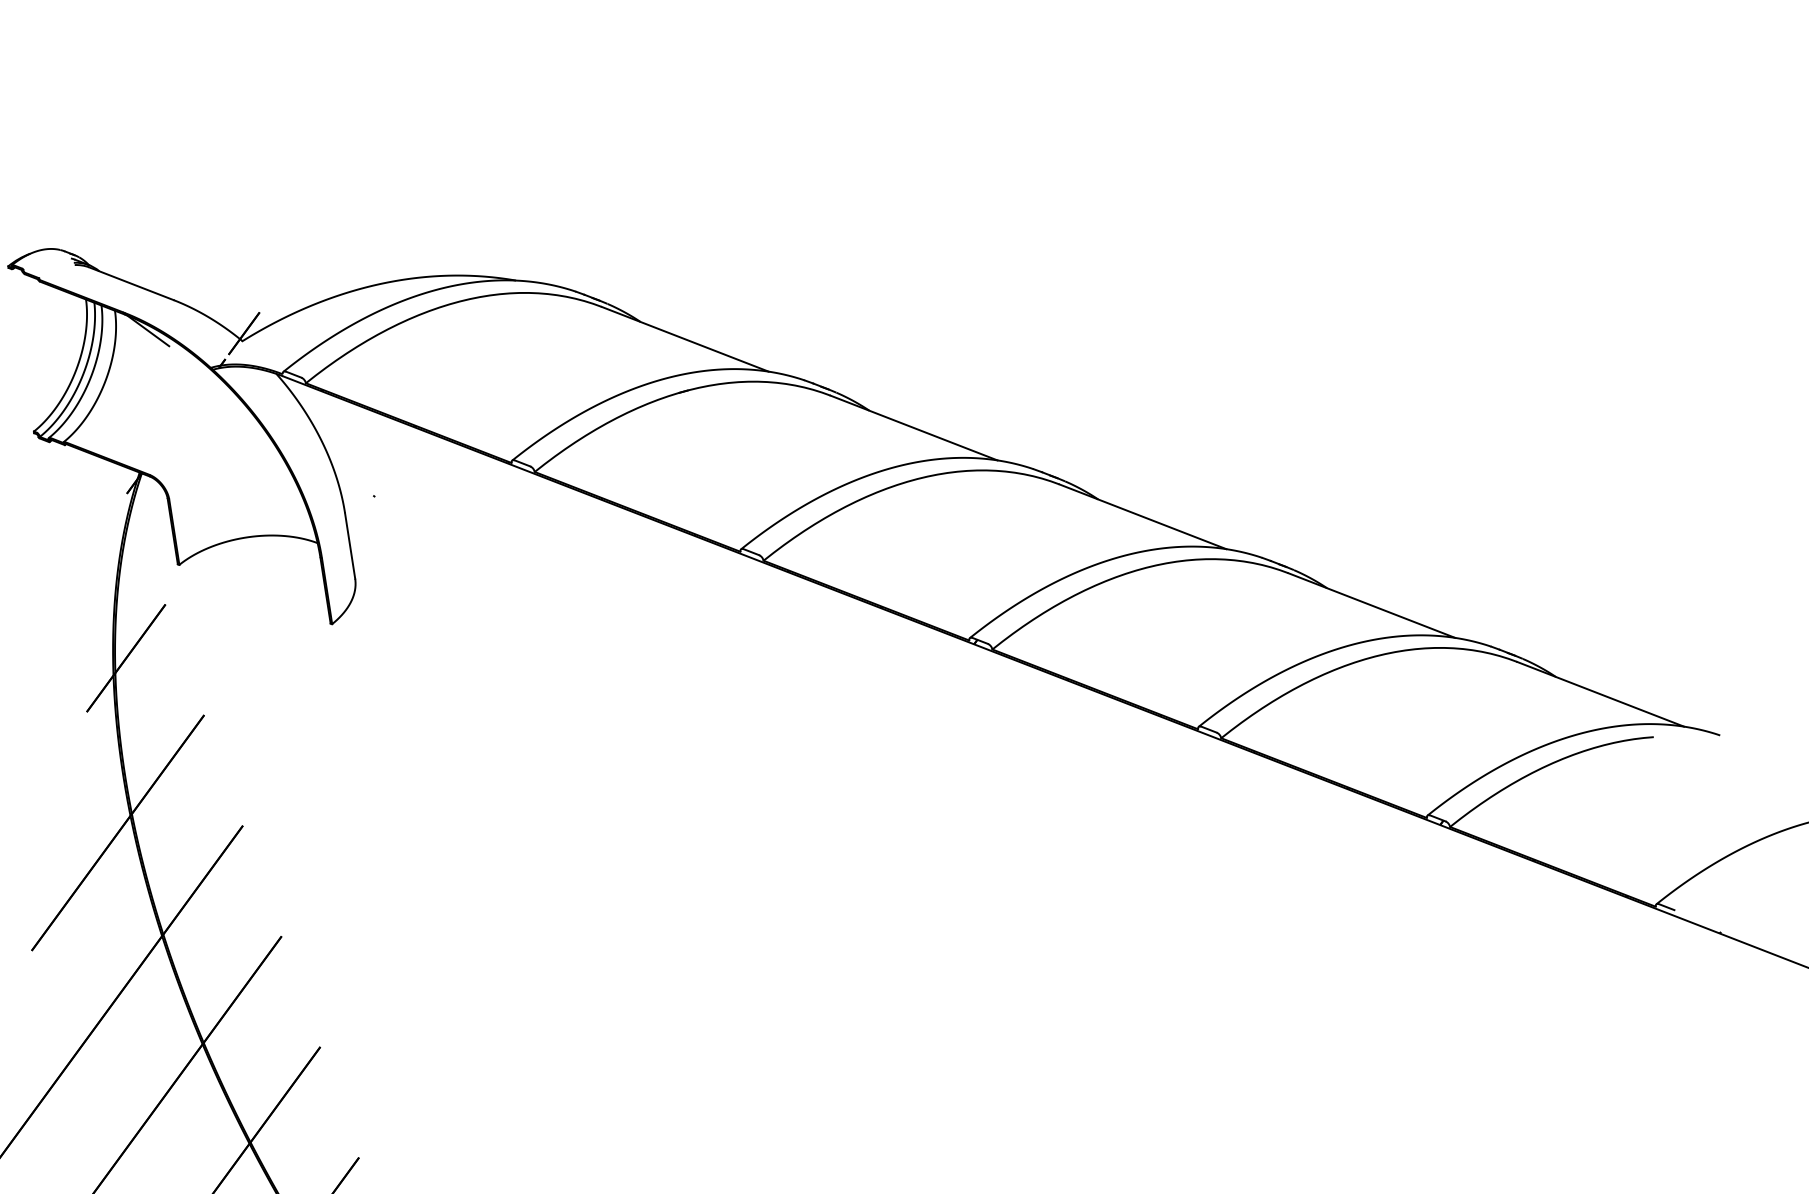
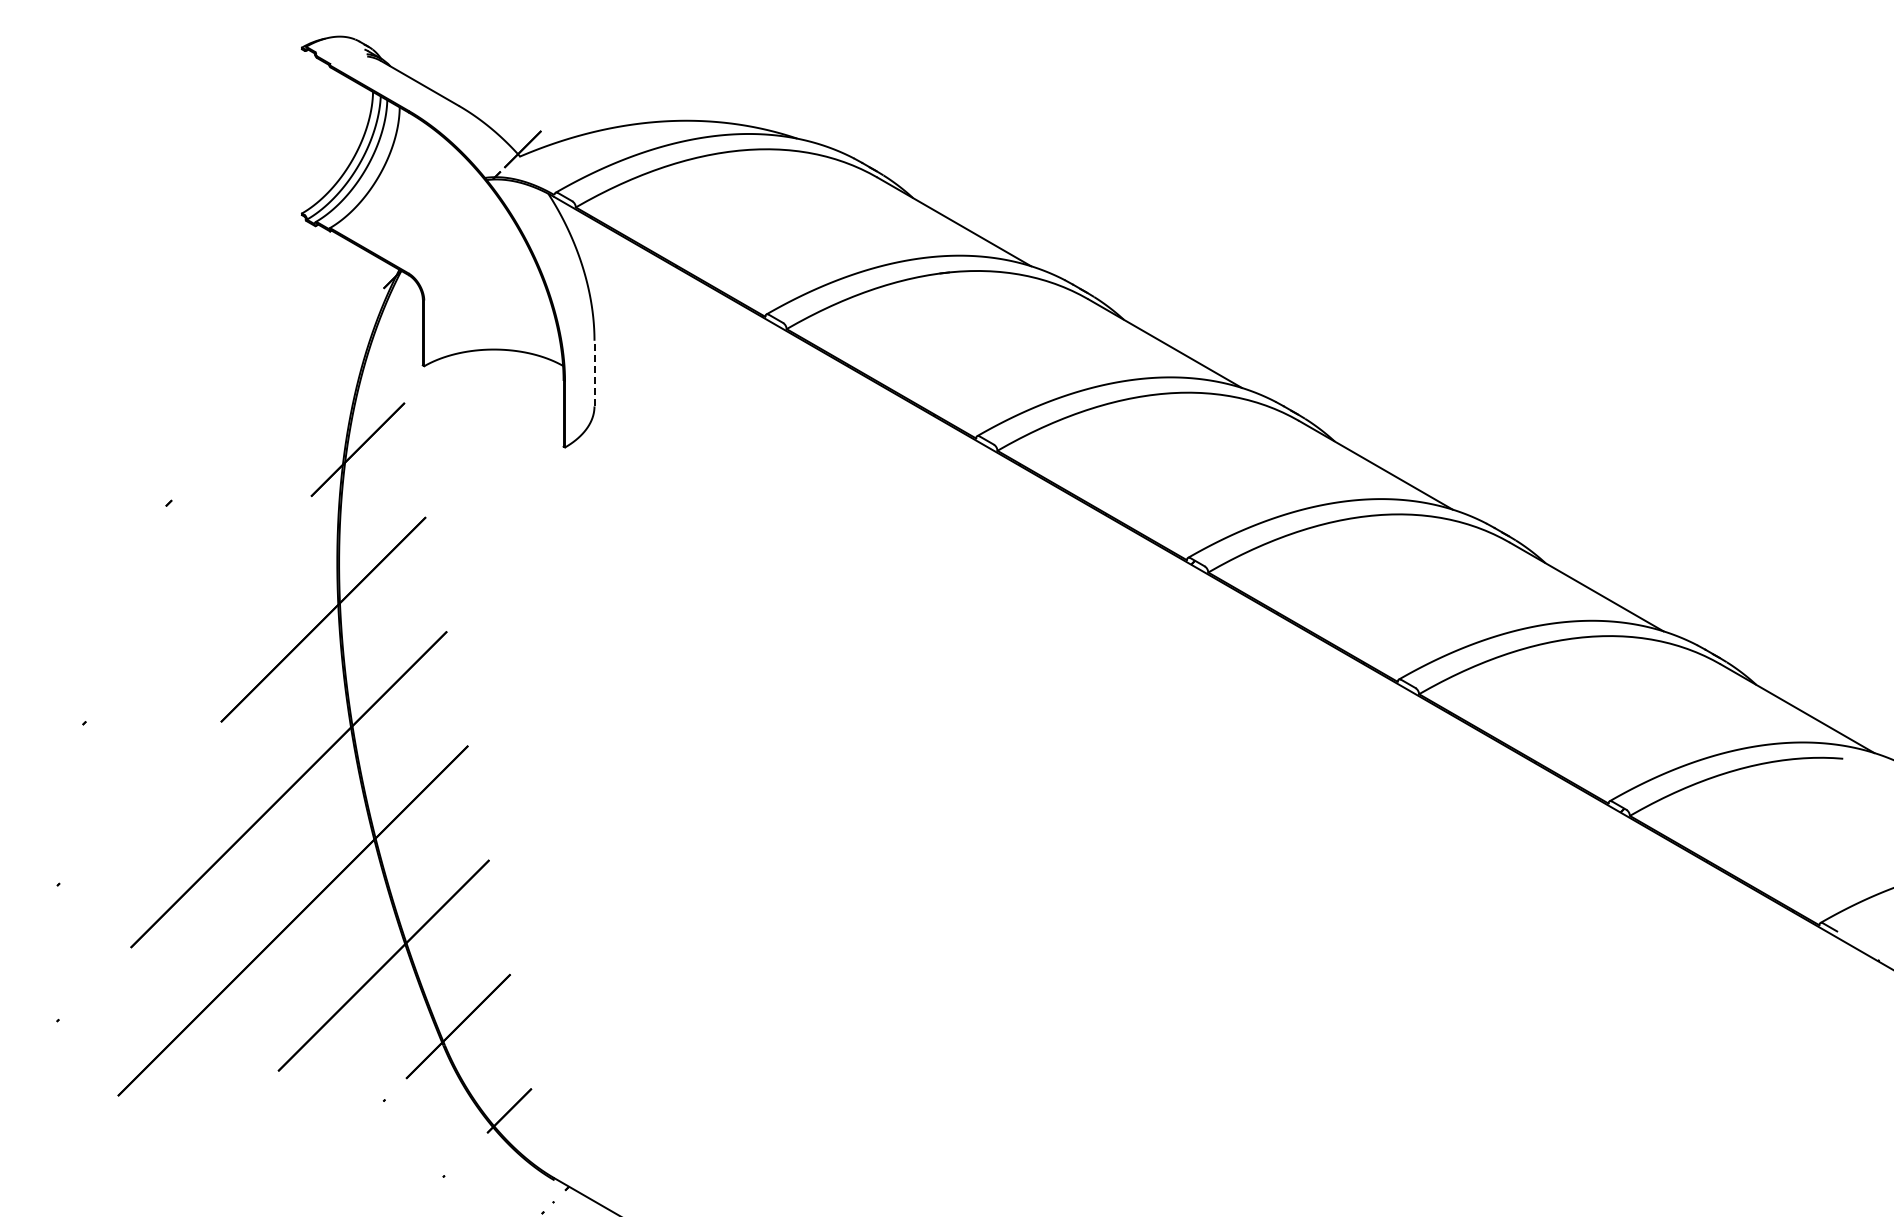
hatch: (254, 441) -> (516, 256), removed
line: (350, 545) -> (594, 373), solid -> dashed

